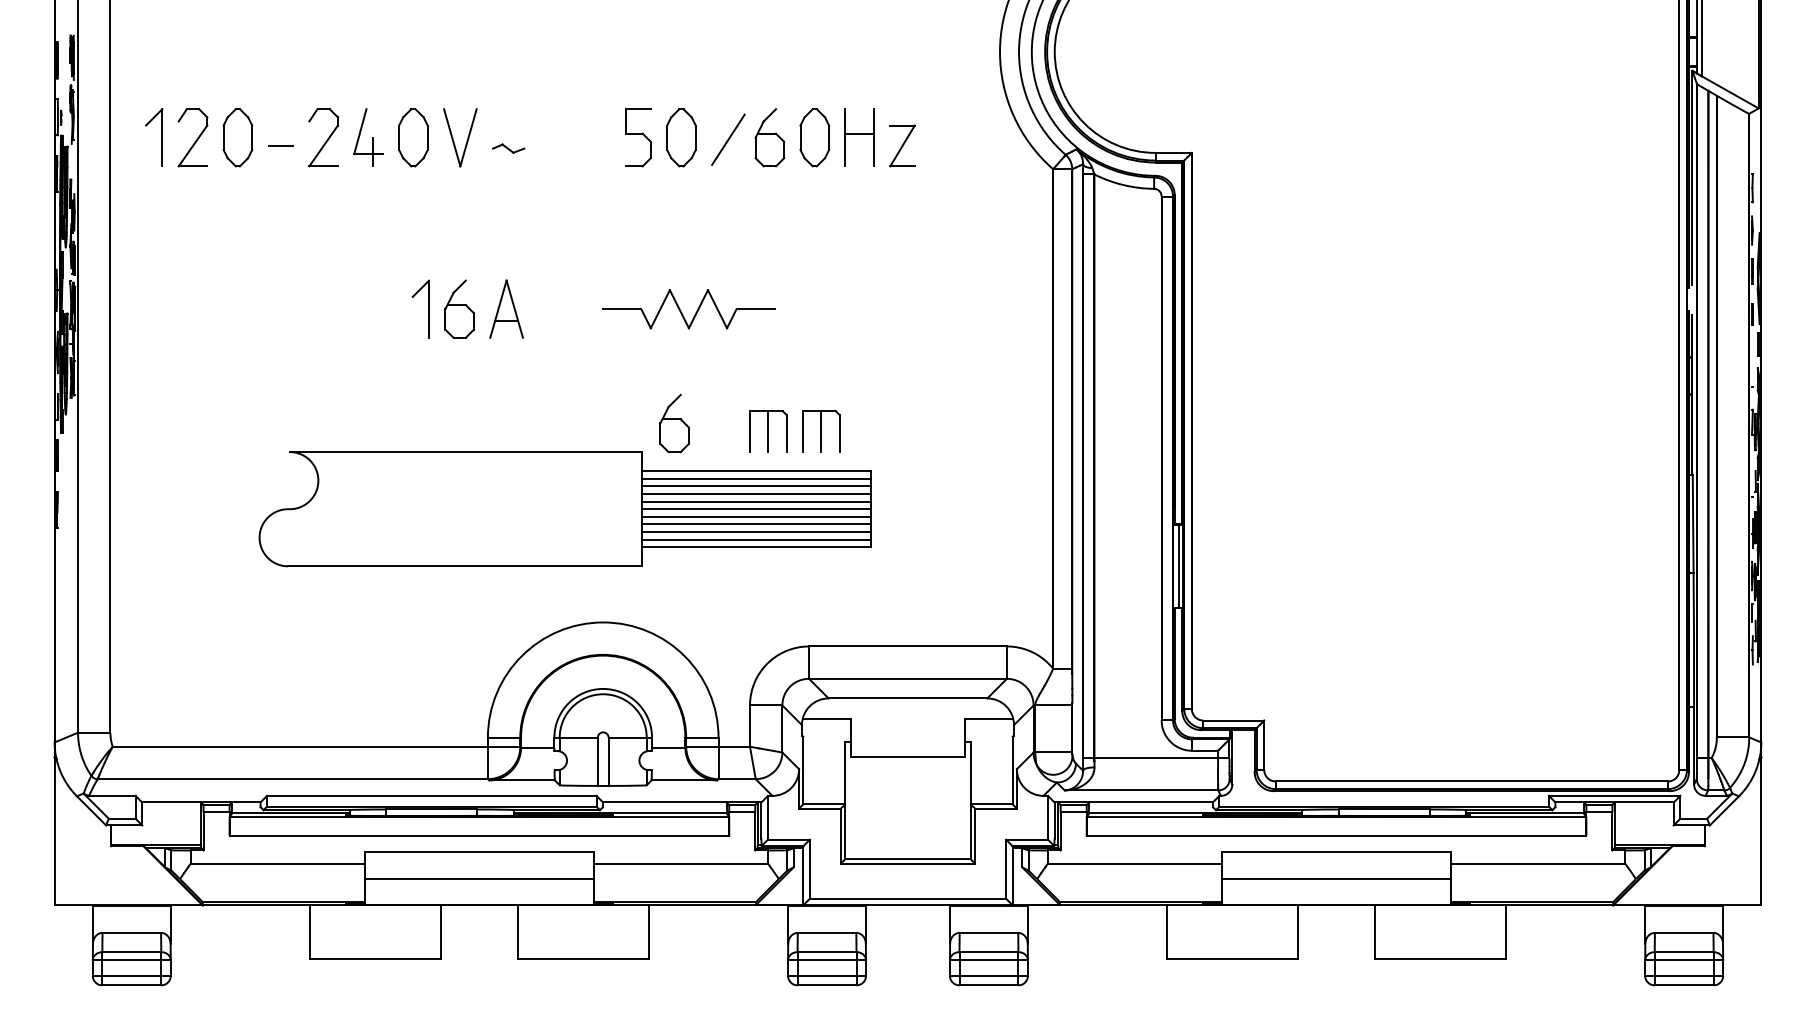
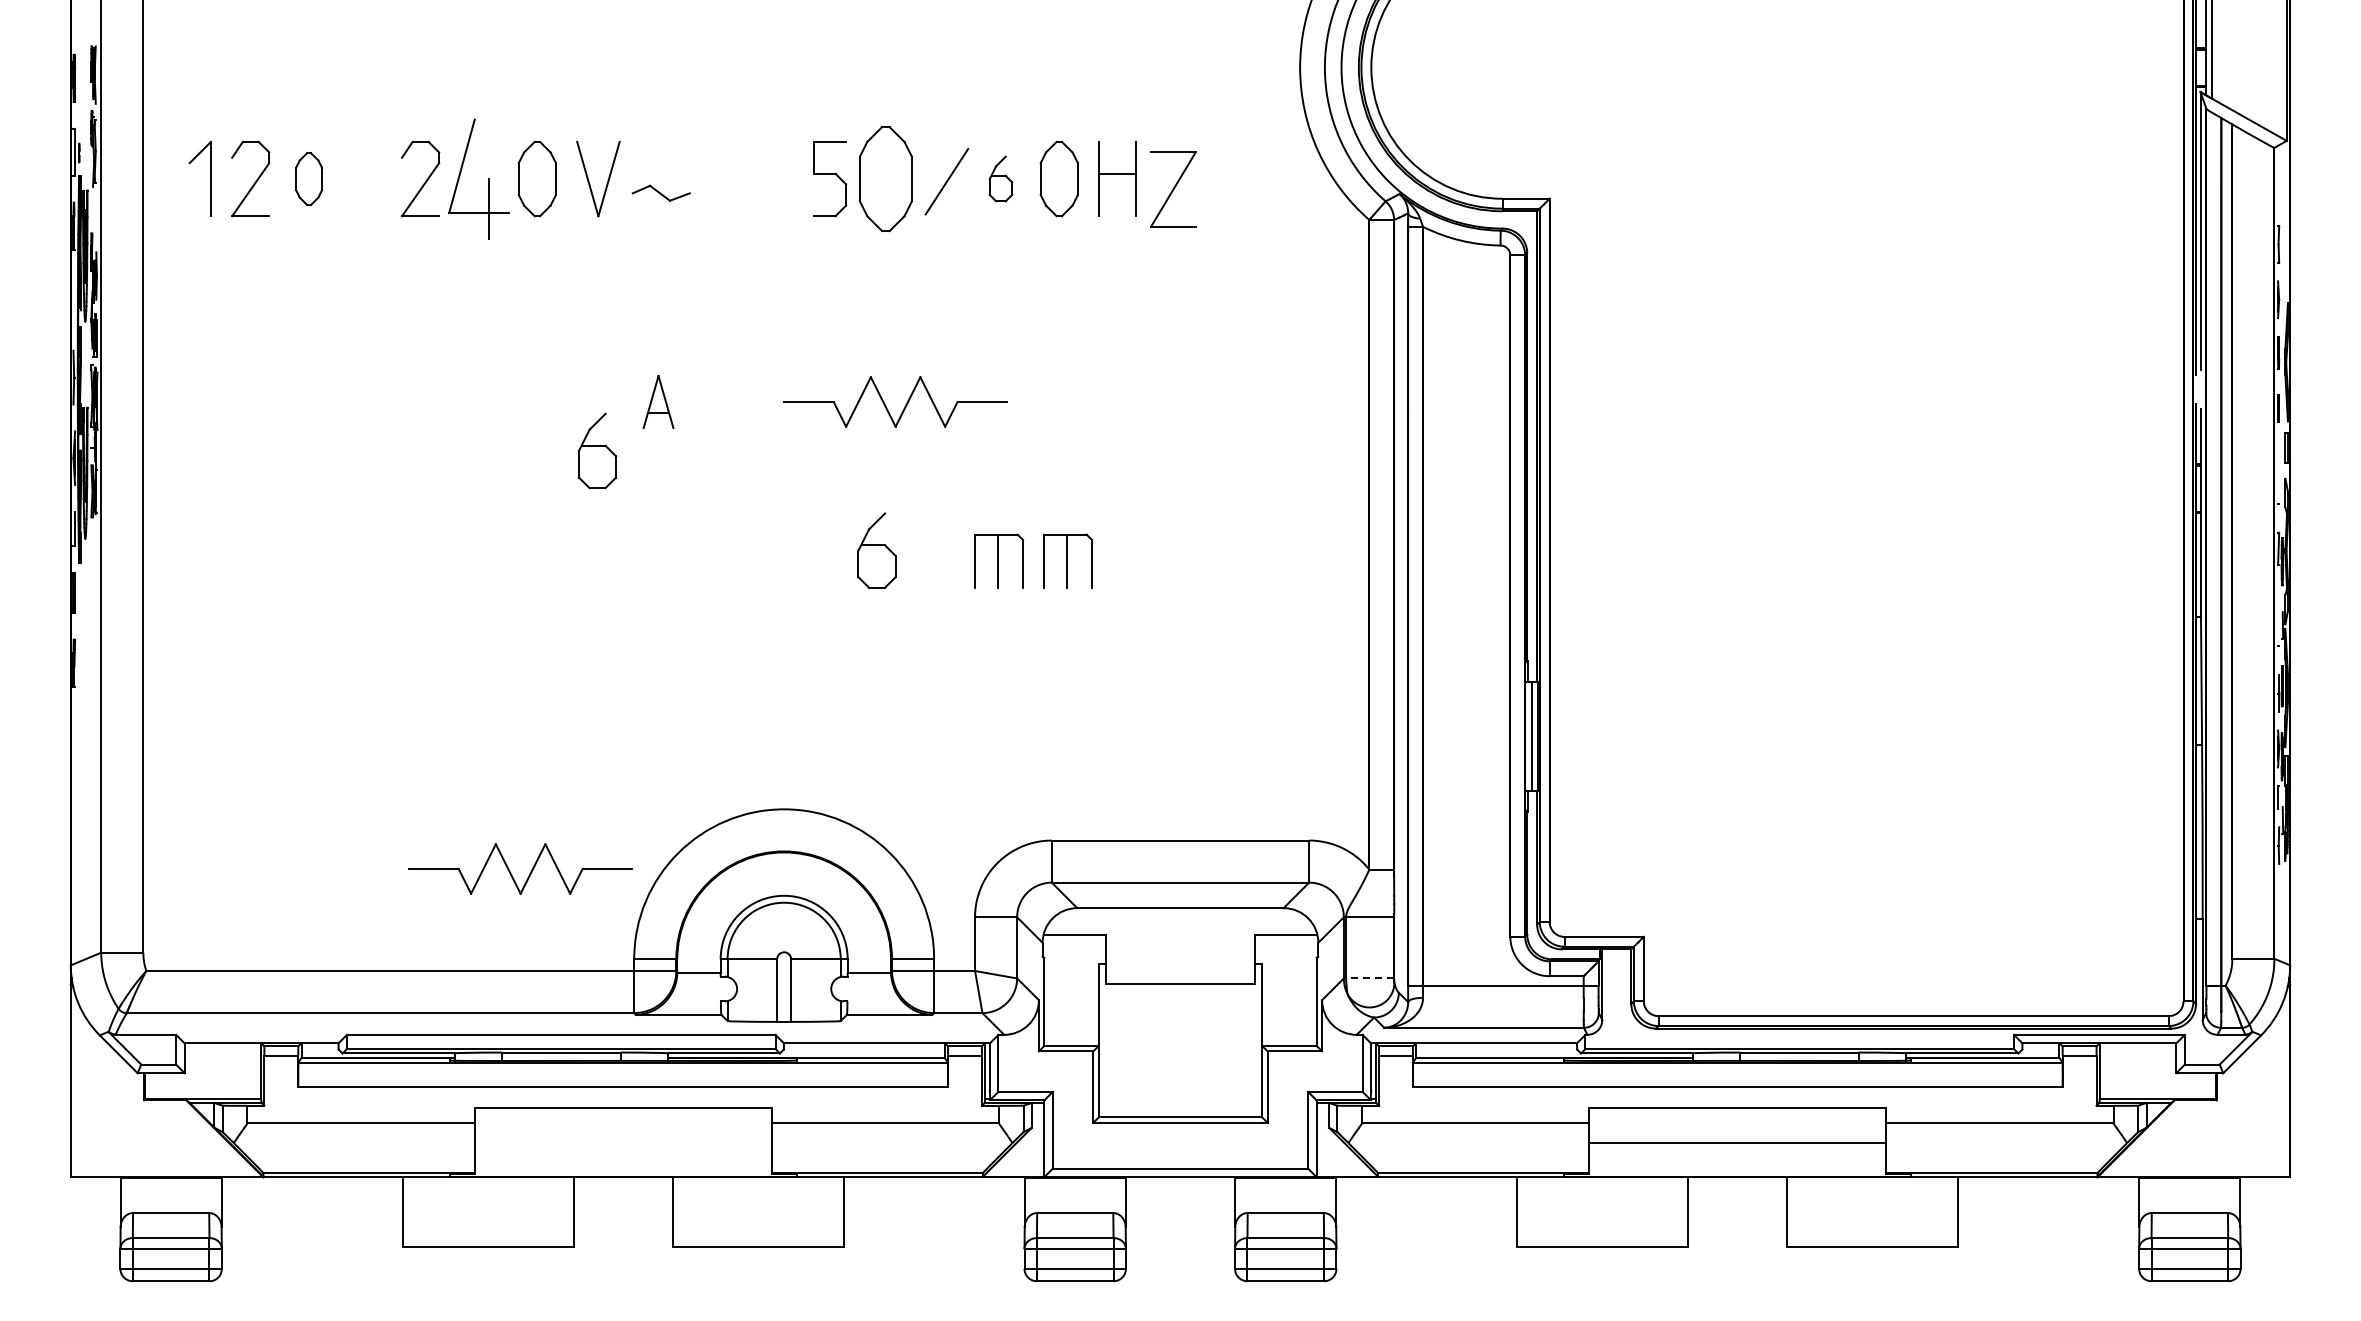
part: (237, 137) -> (308, 178), size x0.7
part: (368, 137) -> (478, 178), size x1.6
part: (681, 137) -> (885, 178), size x1.4
part: (769, 137) -> (1000, 178), size x0.6
line: (280, 145) -> (364, 189), removed
part: (902, 145) -> (1173, 189), size x1.4
part: (508, 148) -> (660, 192), size x1.4
part: (428, 308) -> (557, 401), removed
part: (459, 308) -> (597, 450), moved
part: (506, 308) -> (658, 401), size x0.7
part: (565, 508) -> (734, 661), removed
part: (393, 671) -> (511, 873), added
line: (1053, 752) -> (1369, 978), solid -> dashed
line: (478, 878) -> (622, 1142), removed

